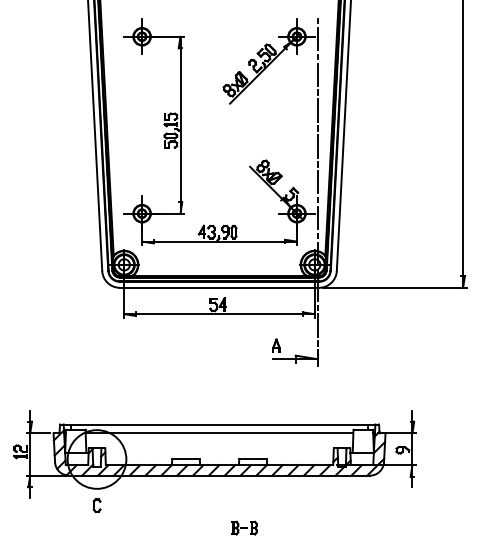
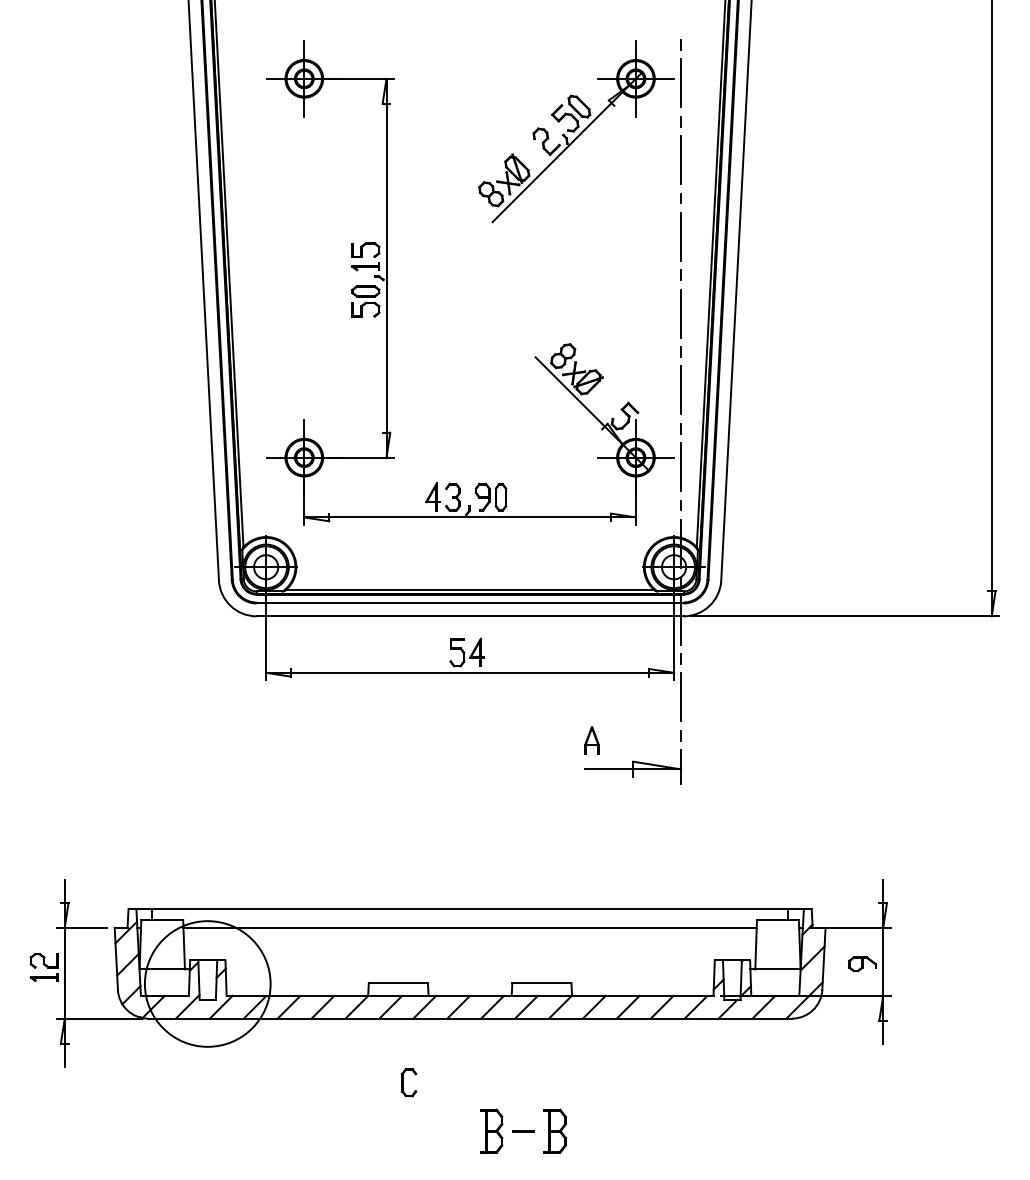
part: (96, 505) -> (407, 1082), moved
part: (244, 527) -> (523, 1129), size x1.6

